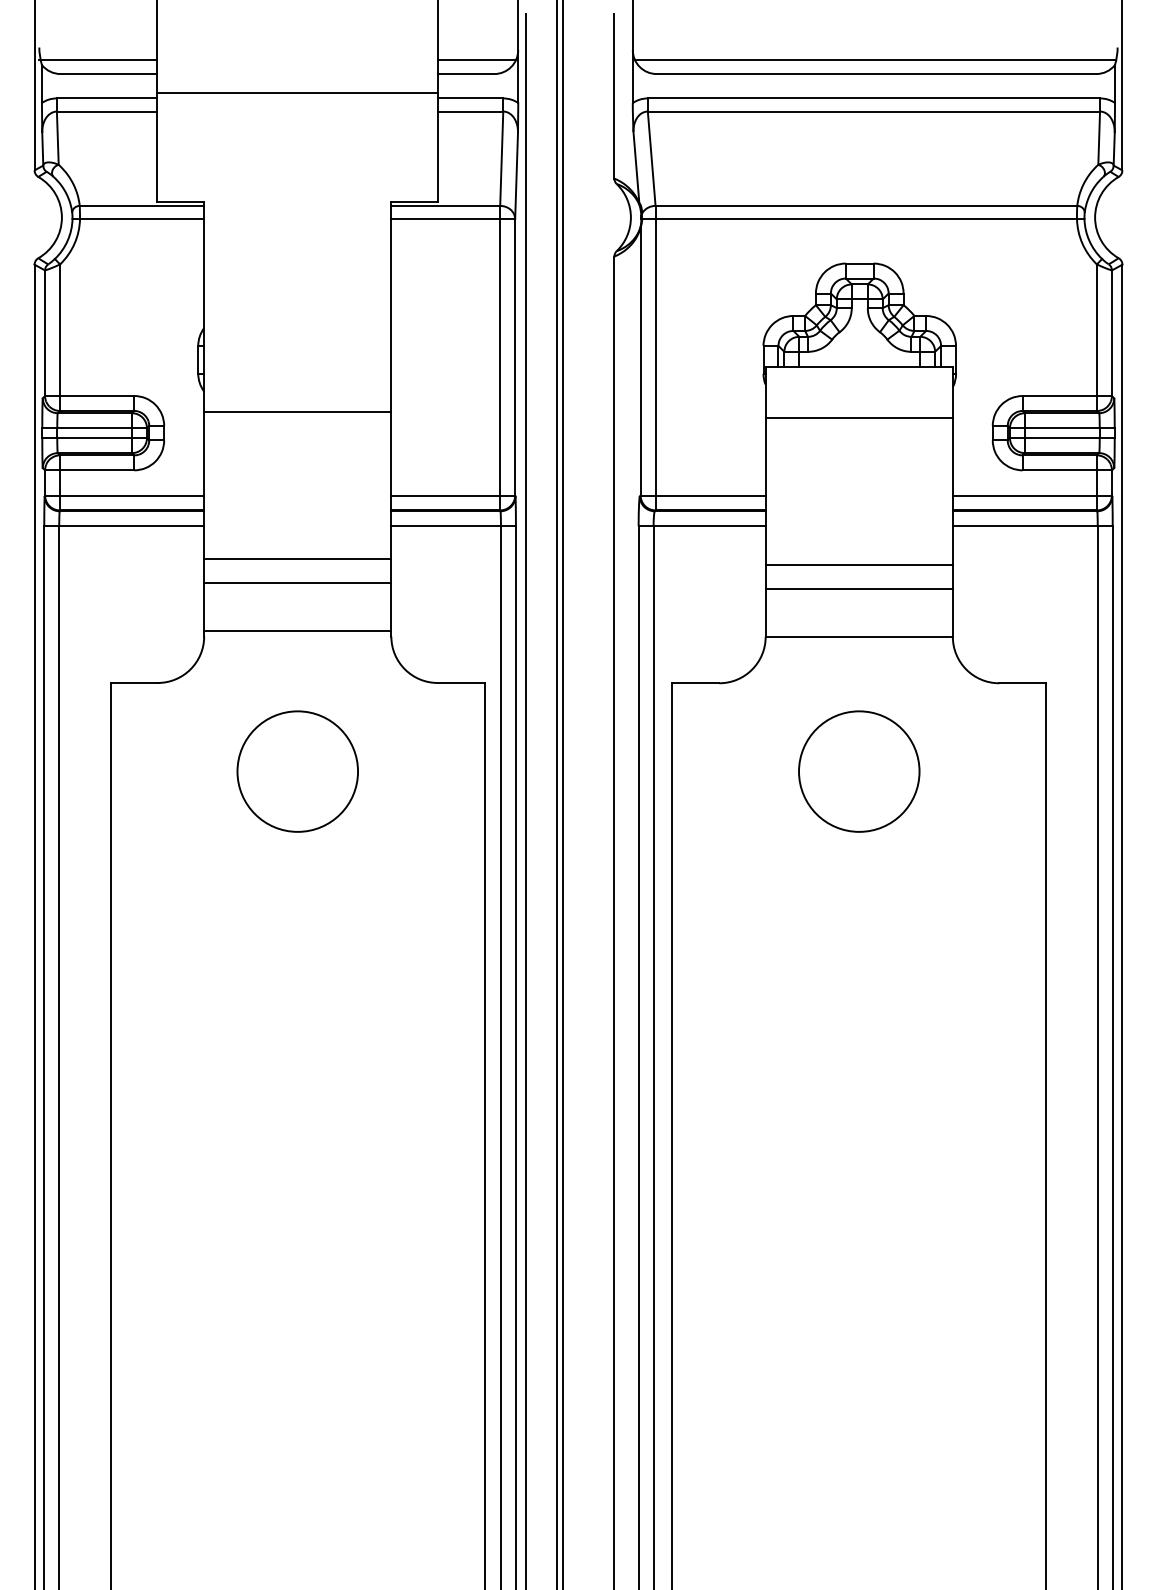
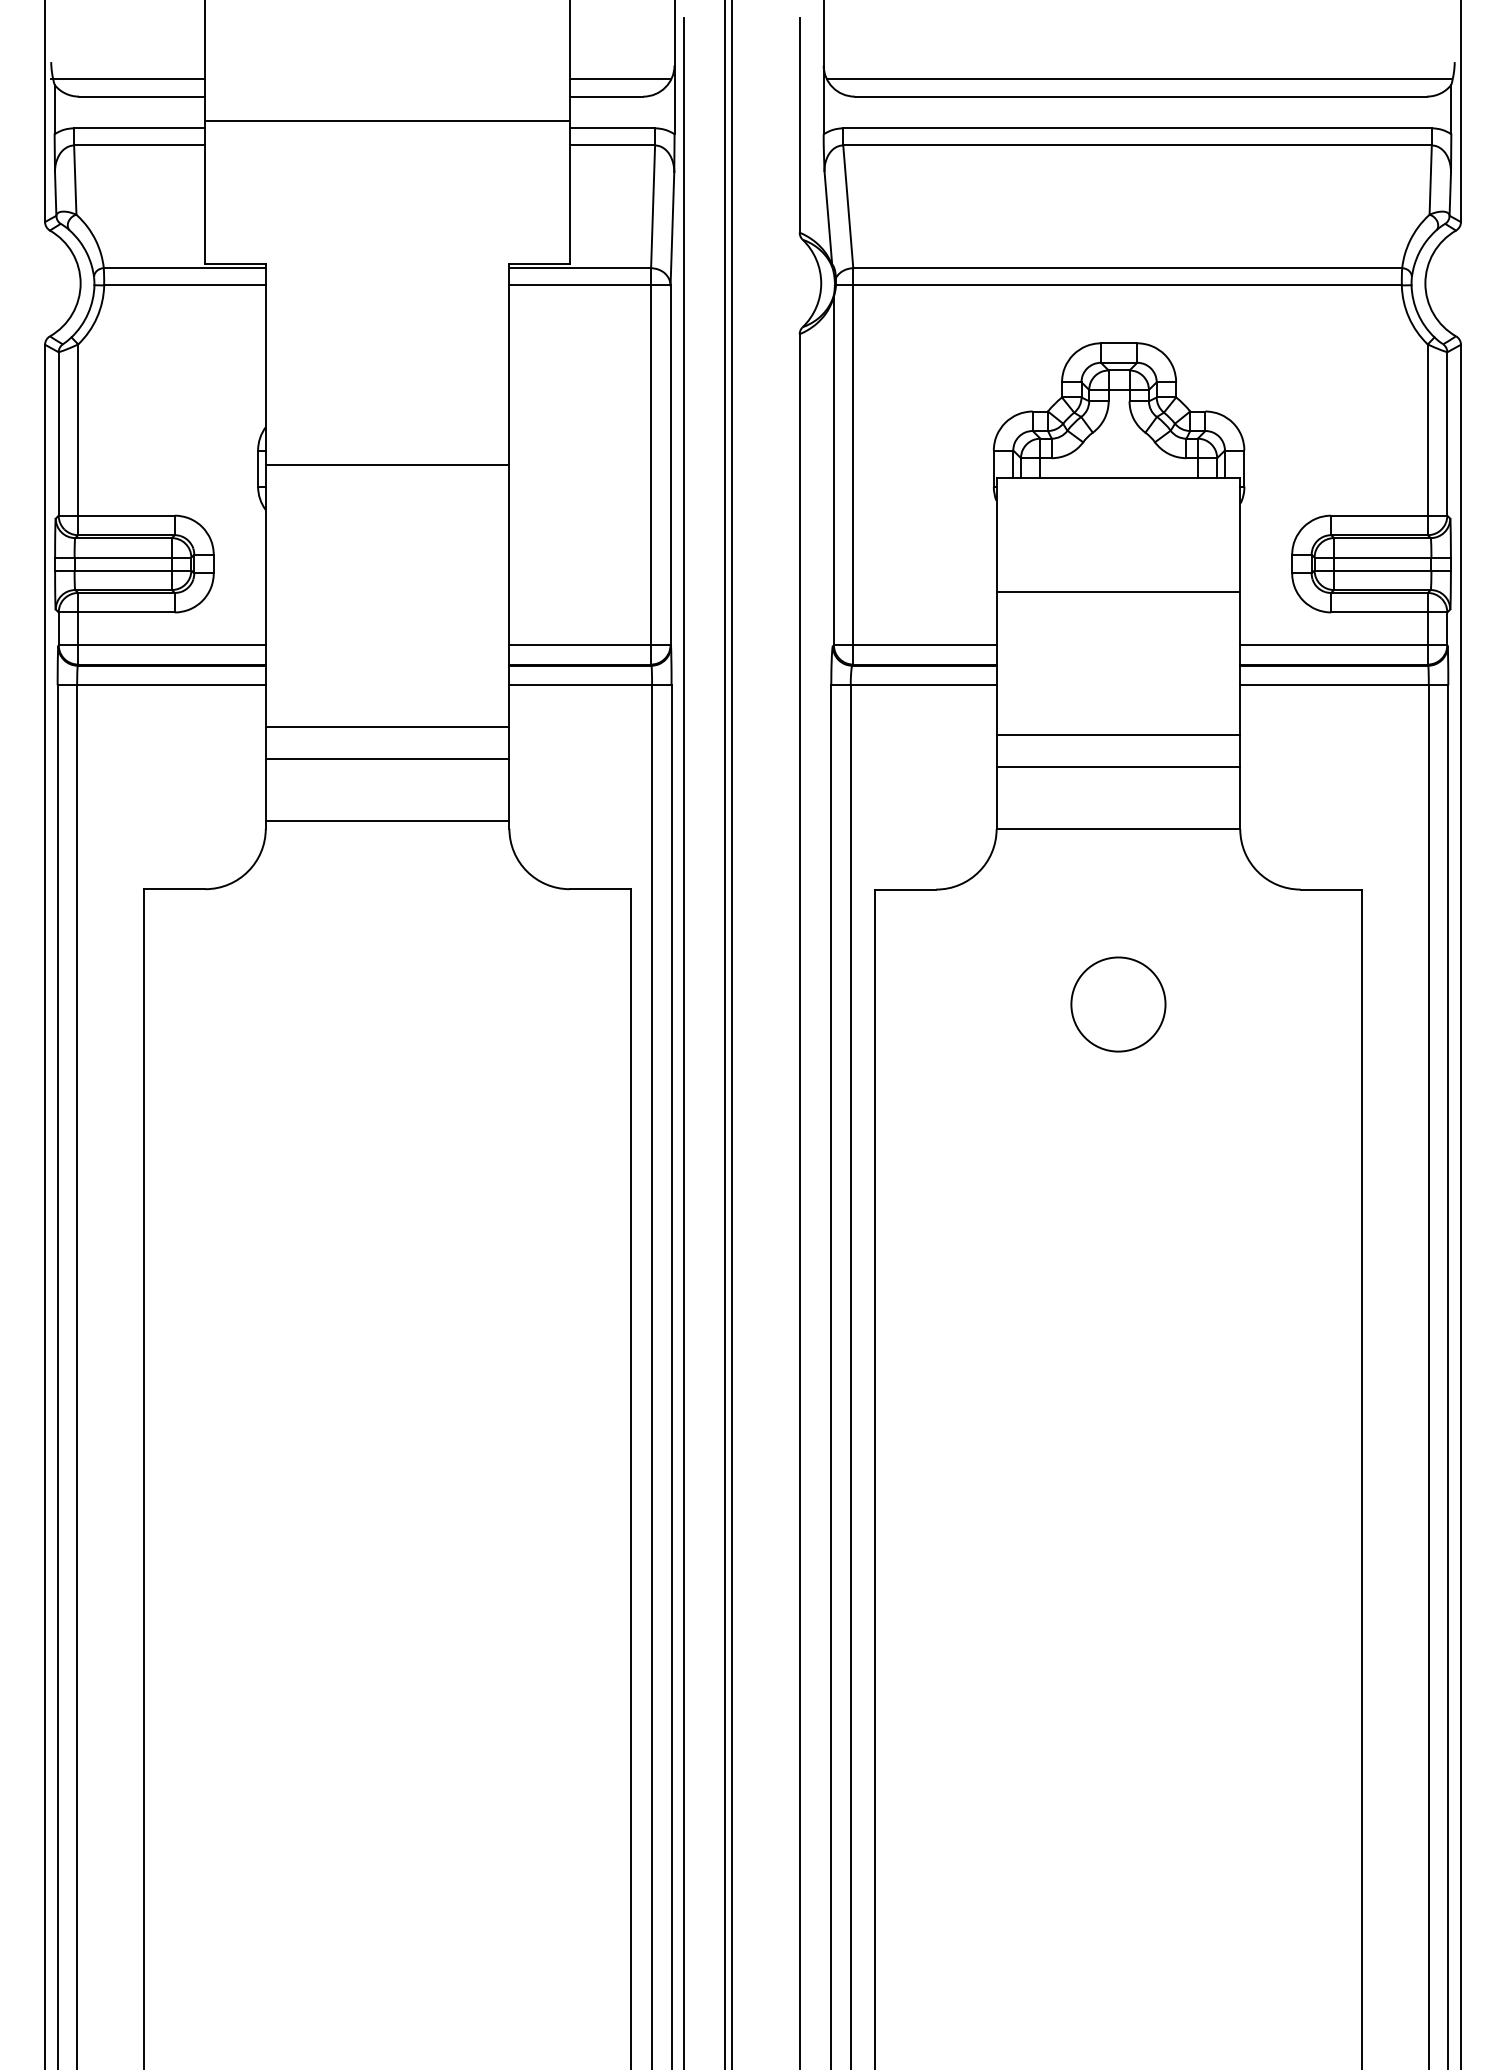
line: (297, 412) -> (387, 465), moved
line: (859, 418) -> (1118, 592), moved
circle: (297, 771) -> (387, 1004), removed
circle: (859, 771) -> (1118, 1004), size x0.6

